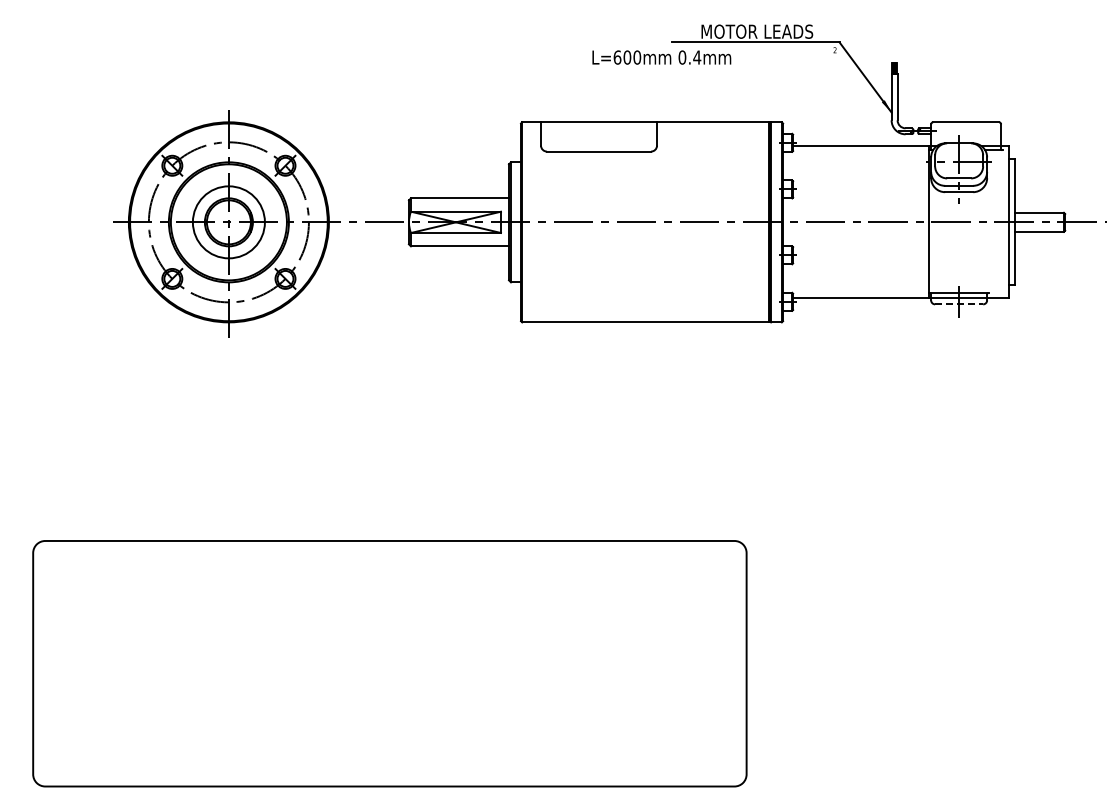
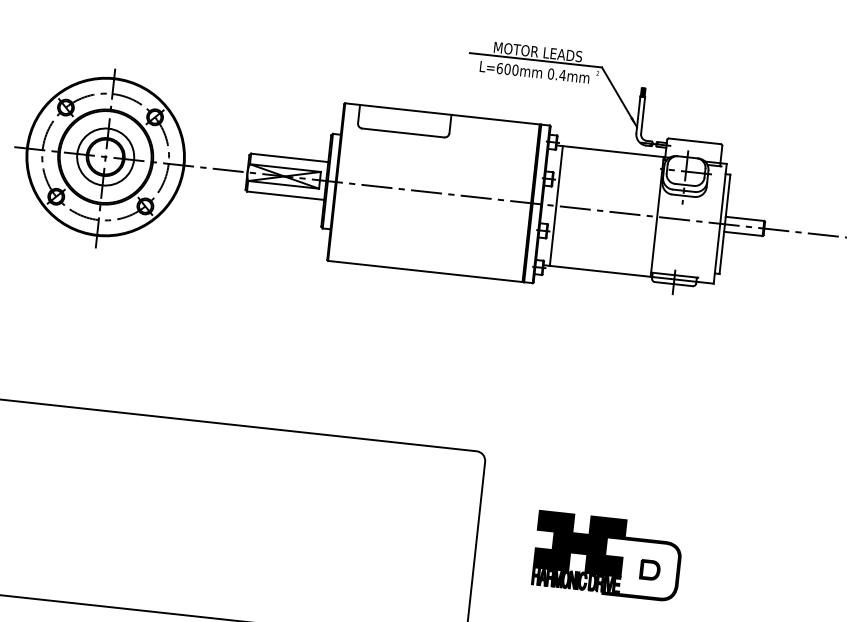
text: (661, 57) -> (534, 72), moved
line: (801, 222) -> (556, 206), added
line: (959, 304) -> (674, 284), dashed -> solid
part: (913, 654) -> (607, 556), added

